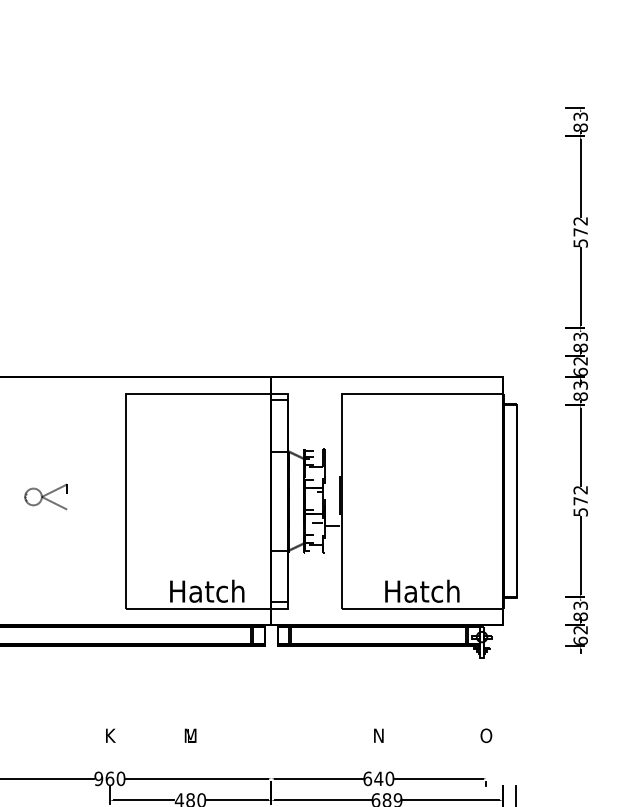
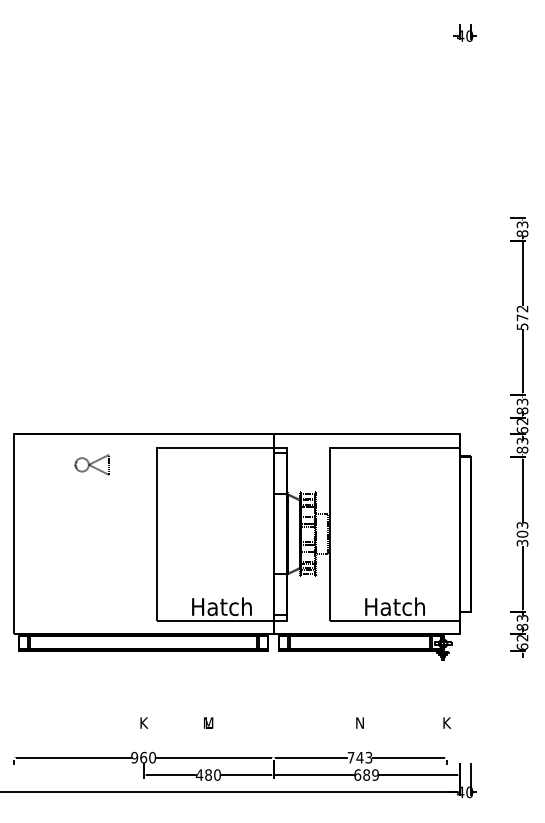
part: (45, 496) -> (91, 464), moved
text: (580, 501) -> (522, 534), 572 -> 303
text: (486, 735) -> (446, 722), O -> K
text: (378, 778) -> (359, 757), 640 -> 743

